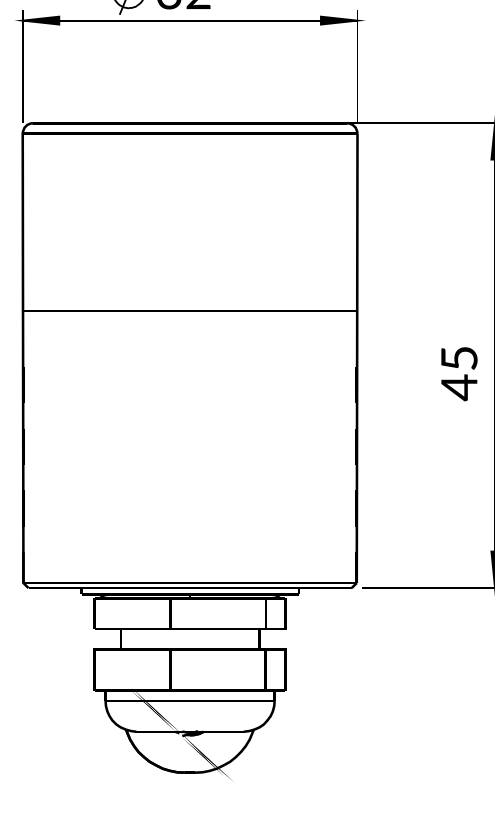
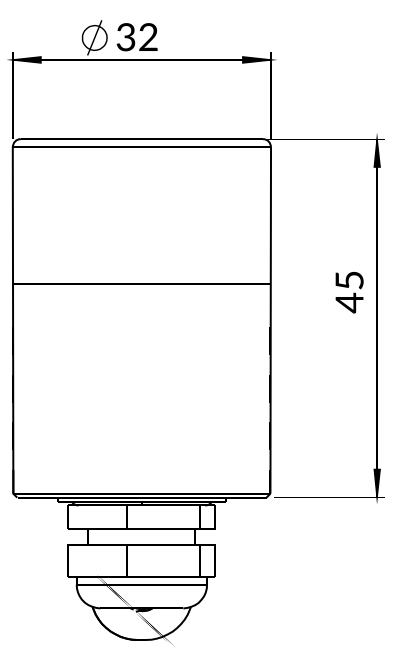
text: (459, 373) -> (349, 292), moved

